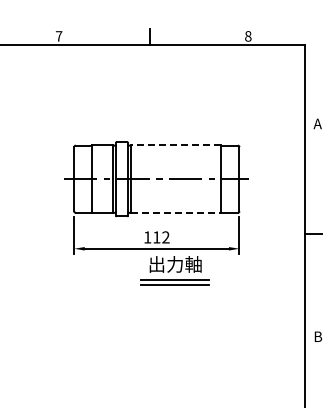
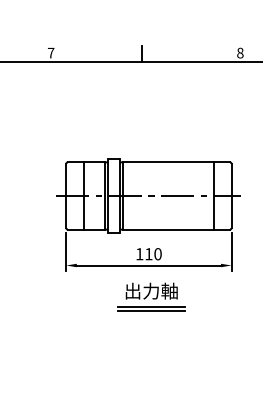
line: (175, 145) -> (167, 162), dashed -> solid
line: (176, 213) -> (168, 230), dashed -> solid
text: (165, 237) -> (157, 254), 112 -> 110
part: (174, 270) -> (150, 297), moved

